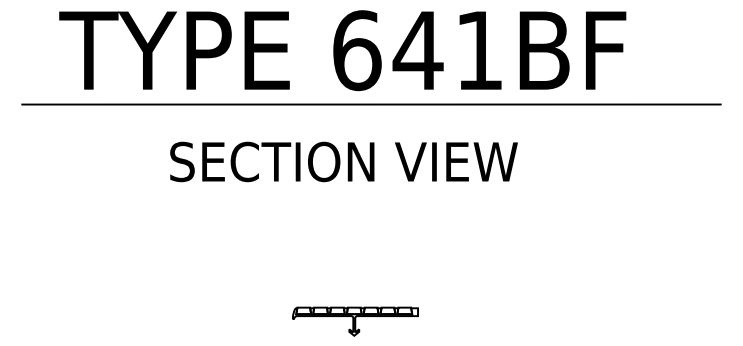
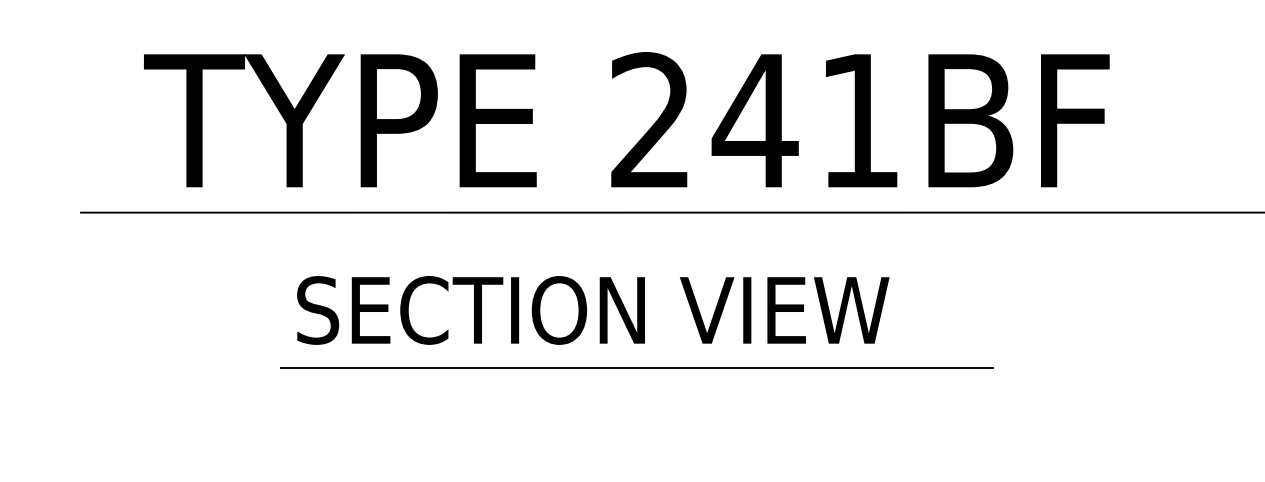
text: (357, 50) -> (651, 120), 641BF -> 241BF
text: (343, 161) -> (592, 309), moved
line: (348, 195) -> (636, 367), added

